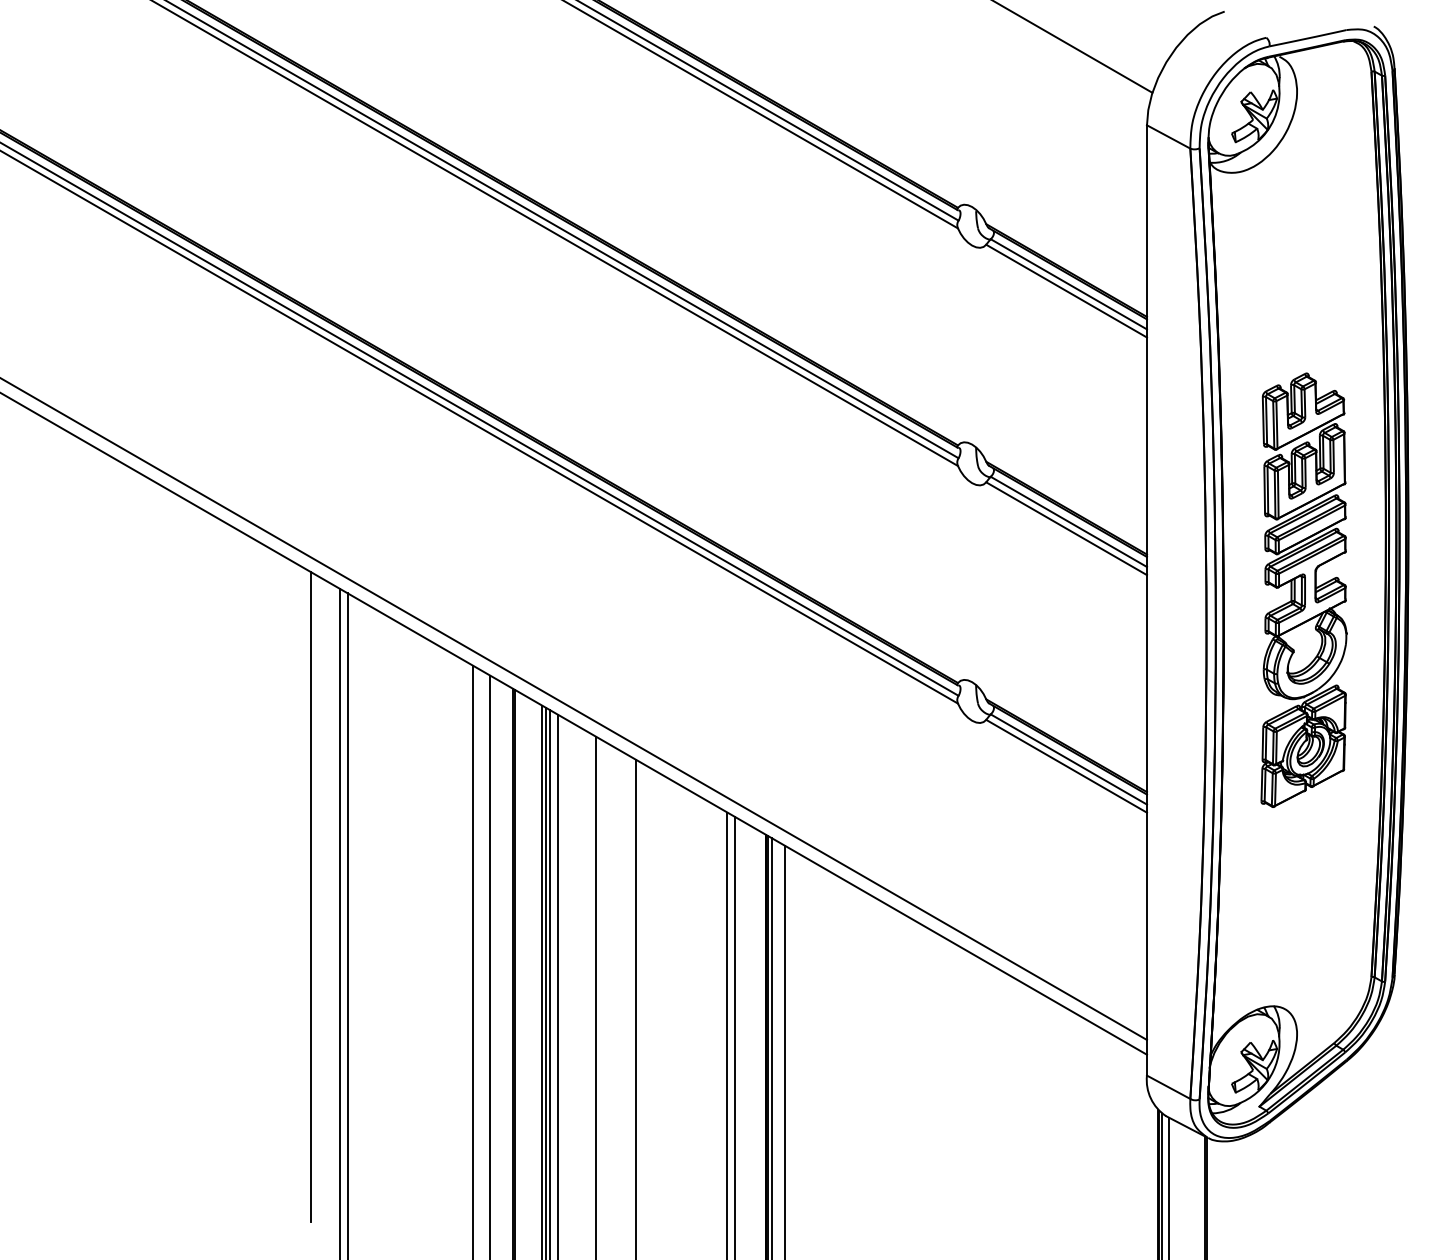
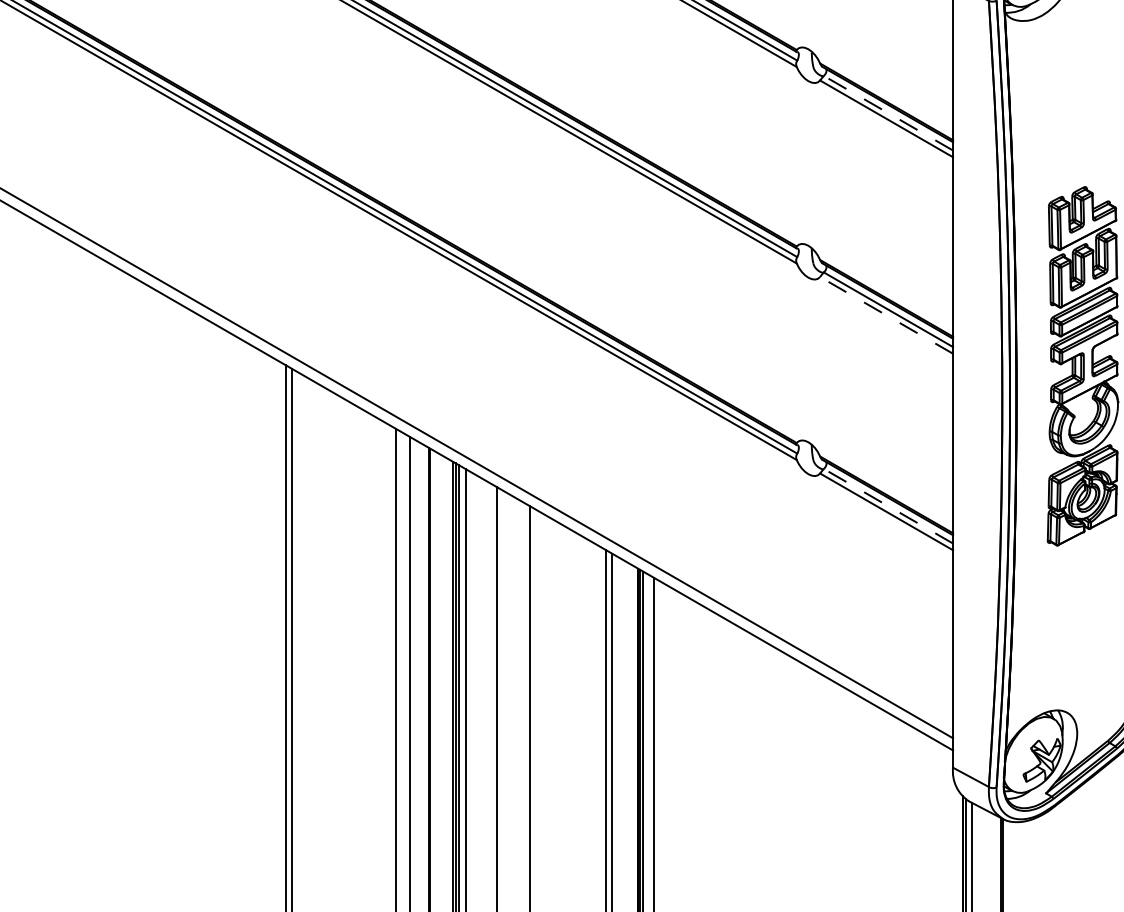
line: (1068, 284) -> (888, 113), solid -> dashed
line: (1066, 528) -> (886, 315), solid -> dashed
line: (1068, 759) -> (888, 506), solid -> dashed
line: (311, 897) -> (262, 620), removed

